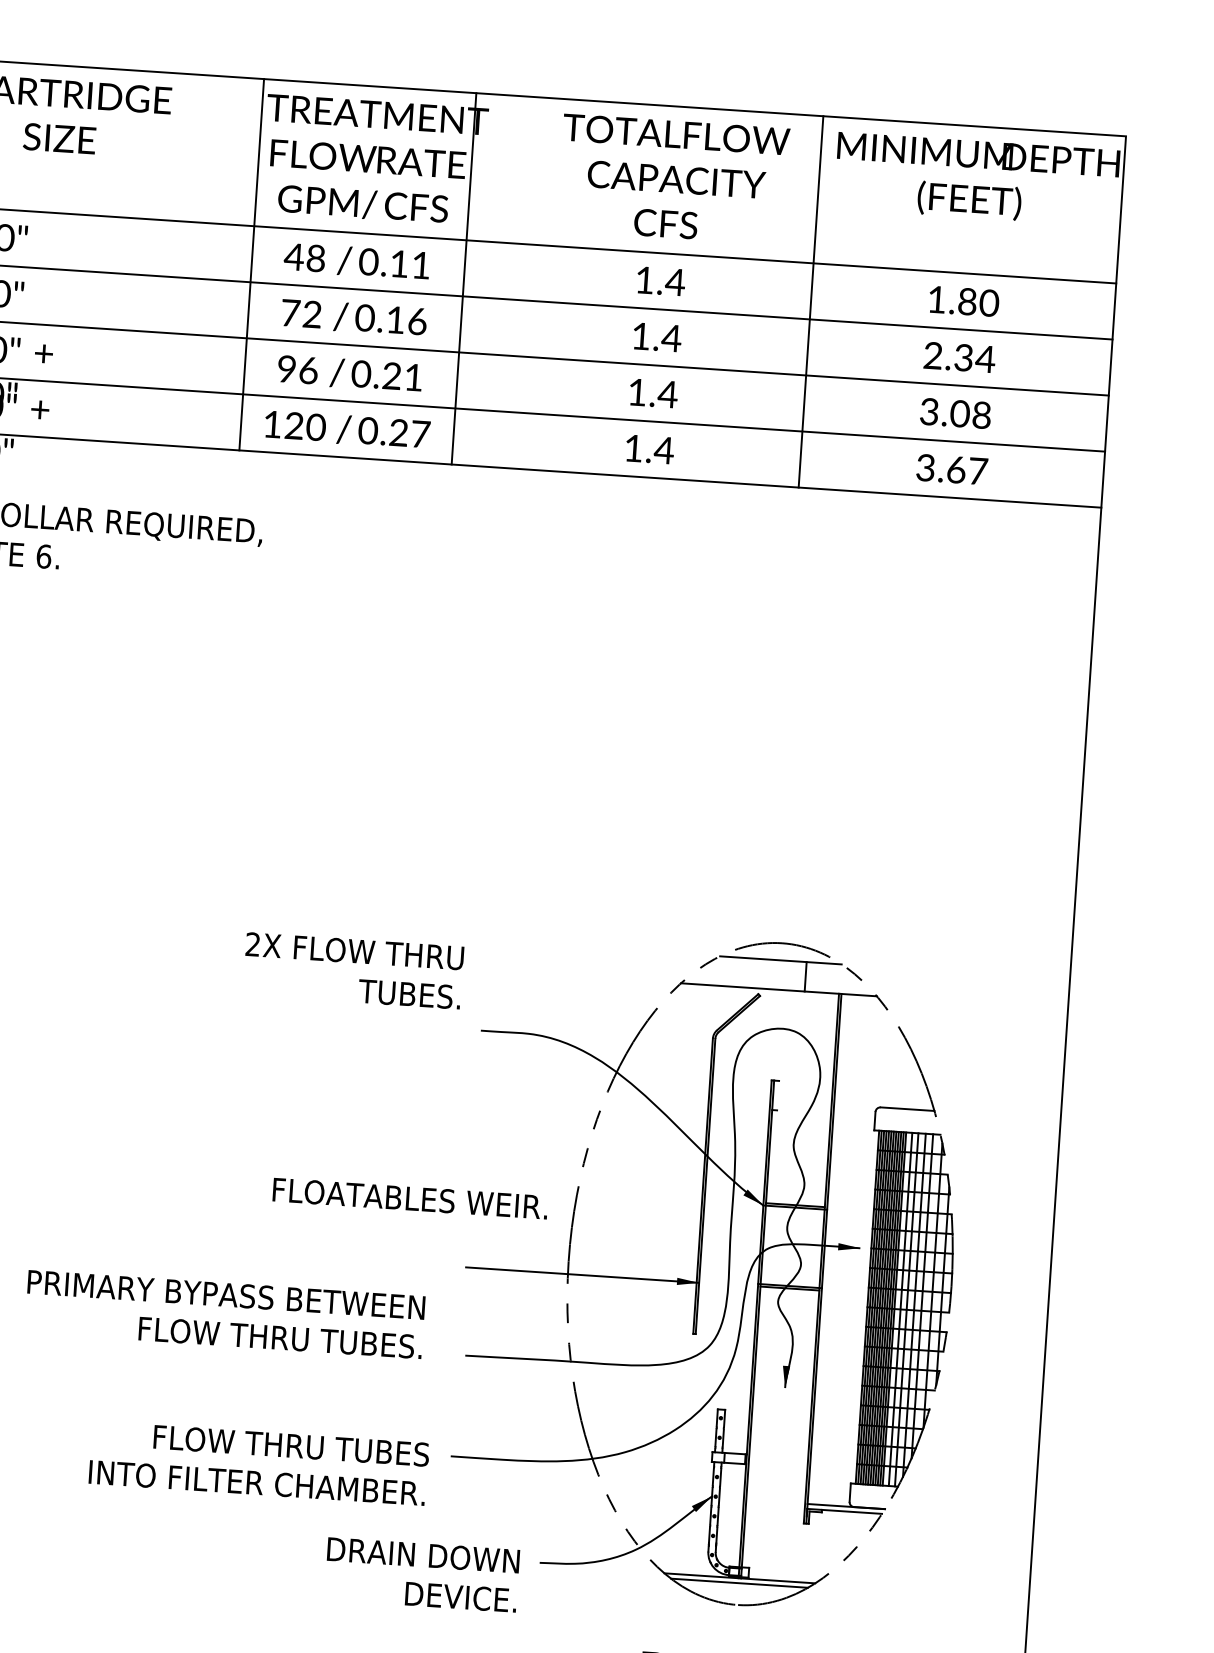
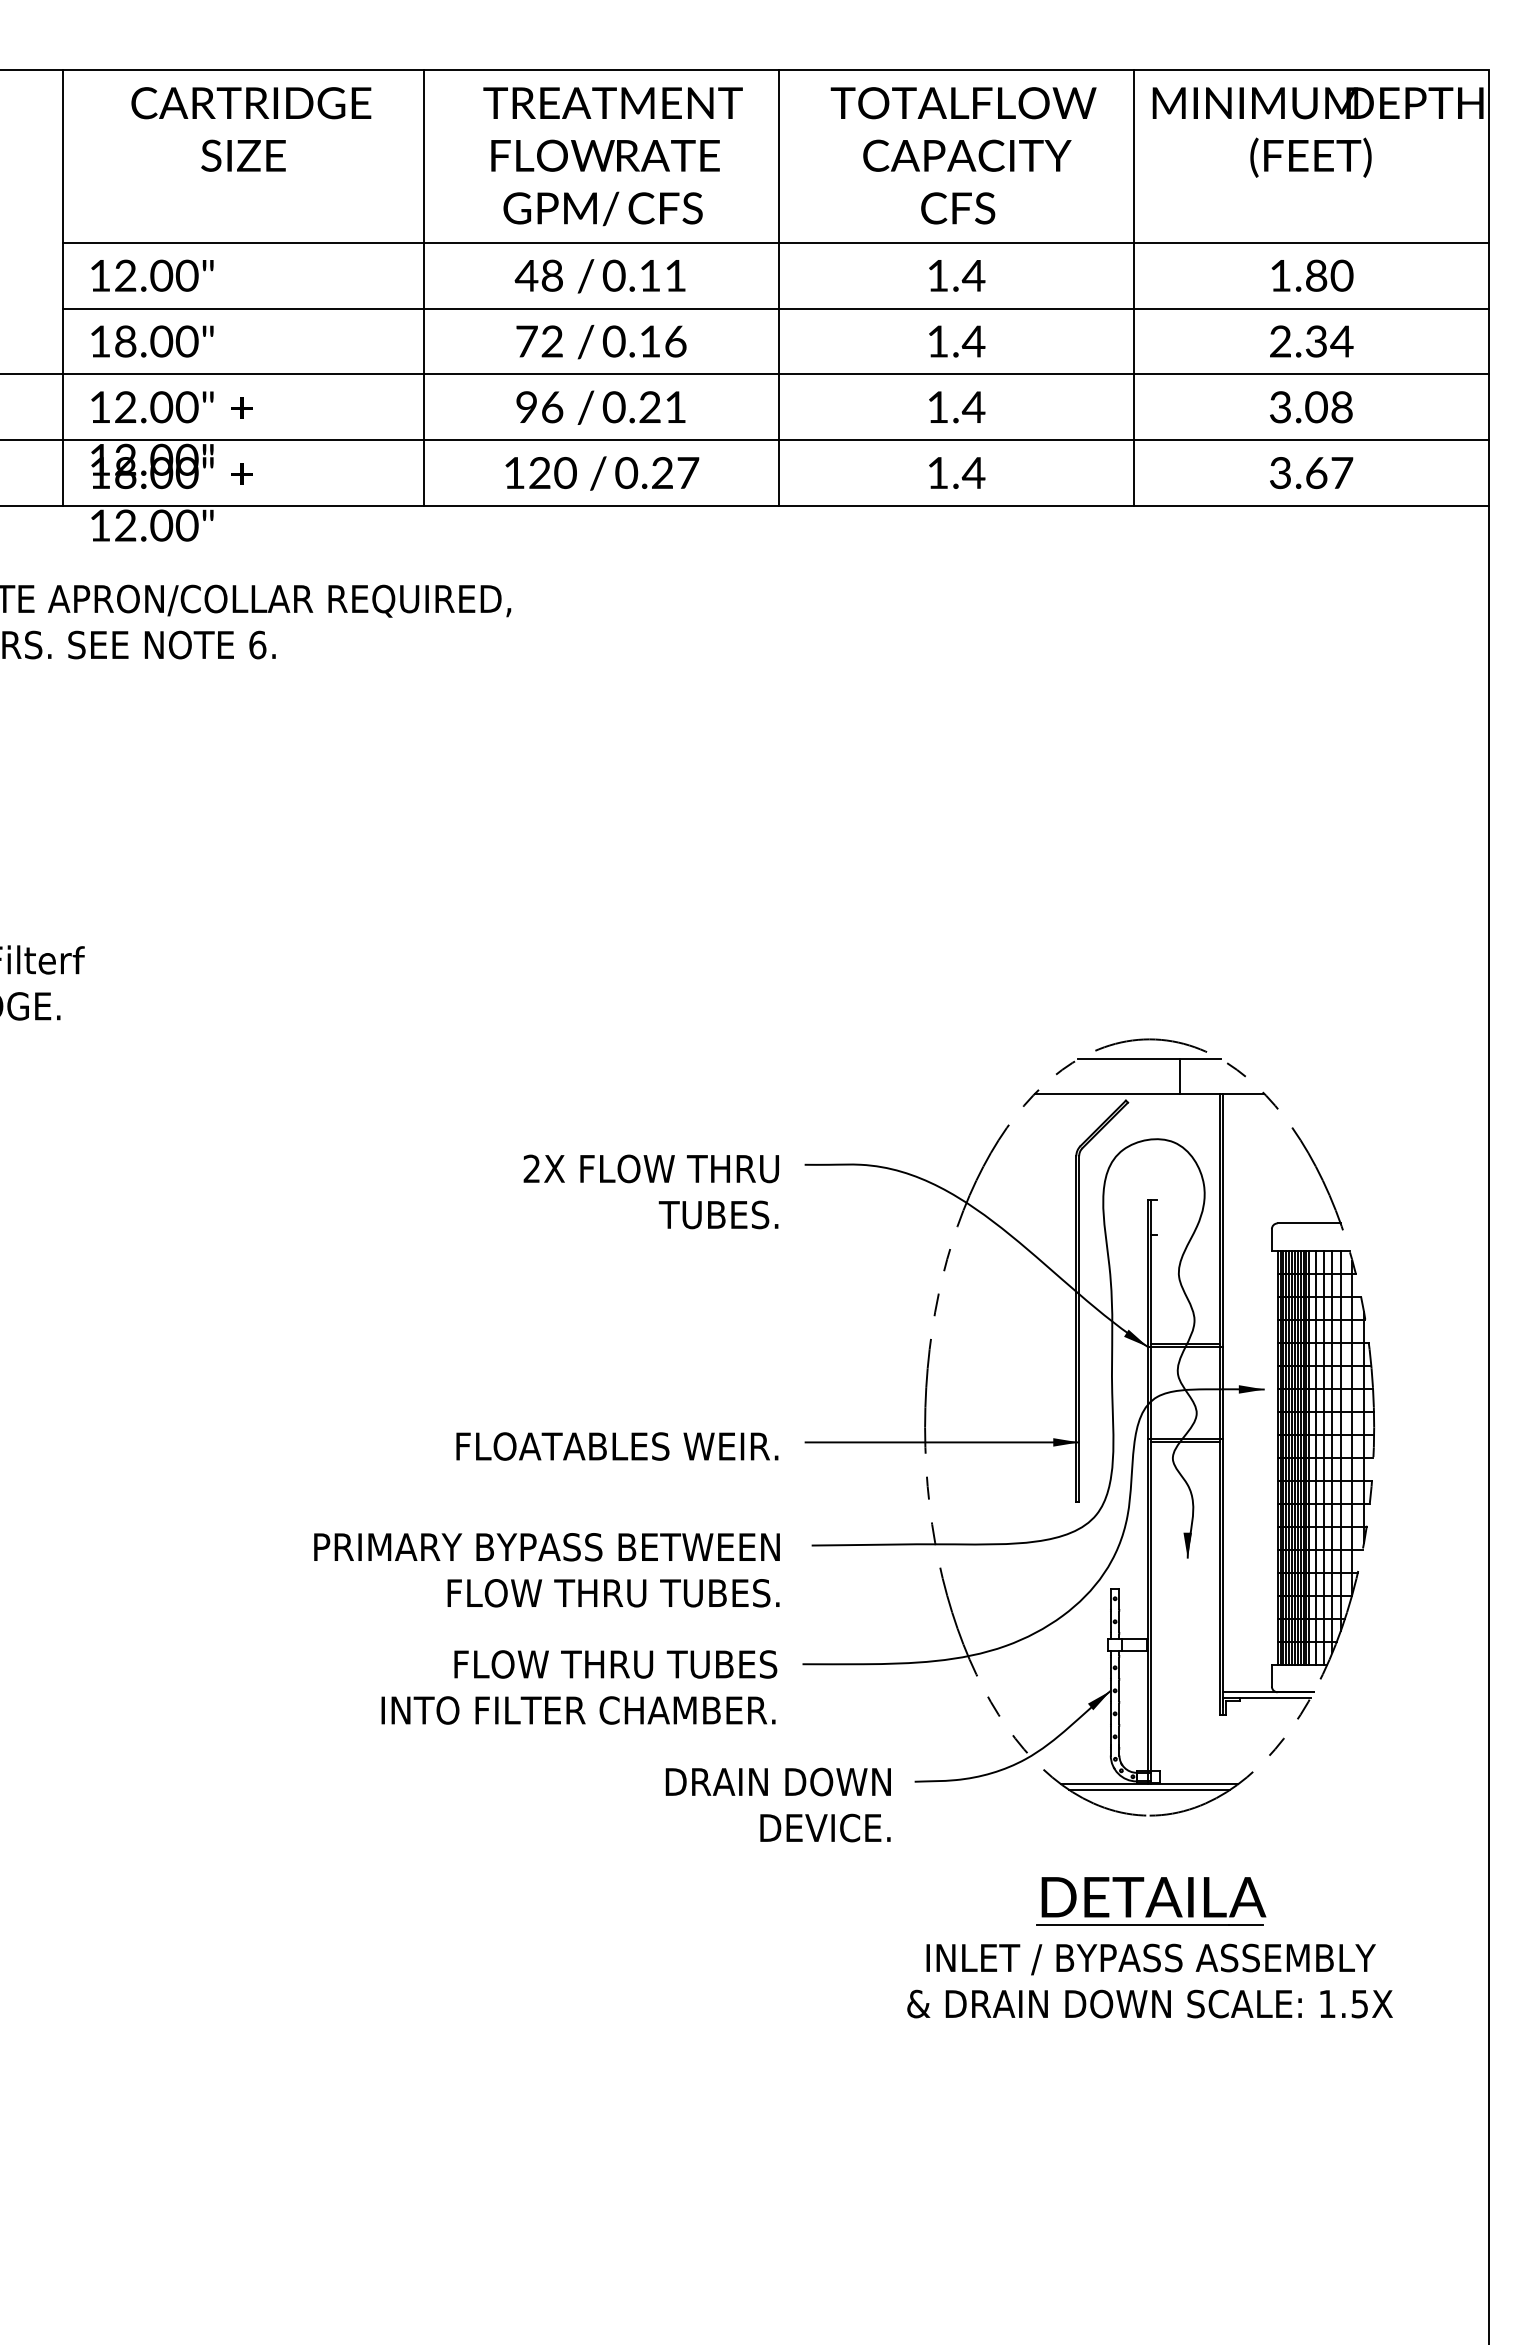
line: (251, 264) -> (423, 287), moved
line: (463, 278) -> (778, 287), moved
text: (352, 970) -> (650, 1191), moved
text: (410, 1198) -> (617, 1446), moved
text: (224, 1314) -> (546, 1570), moved

